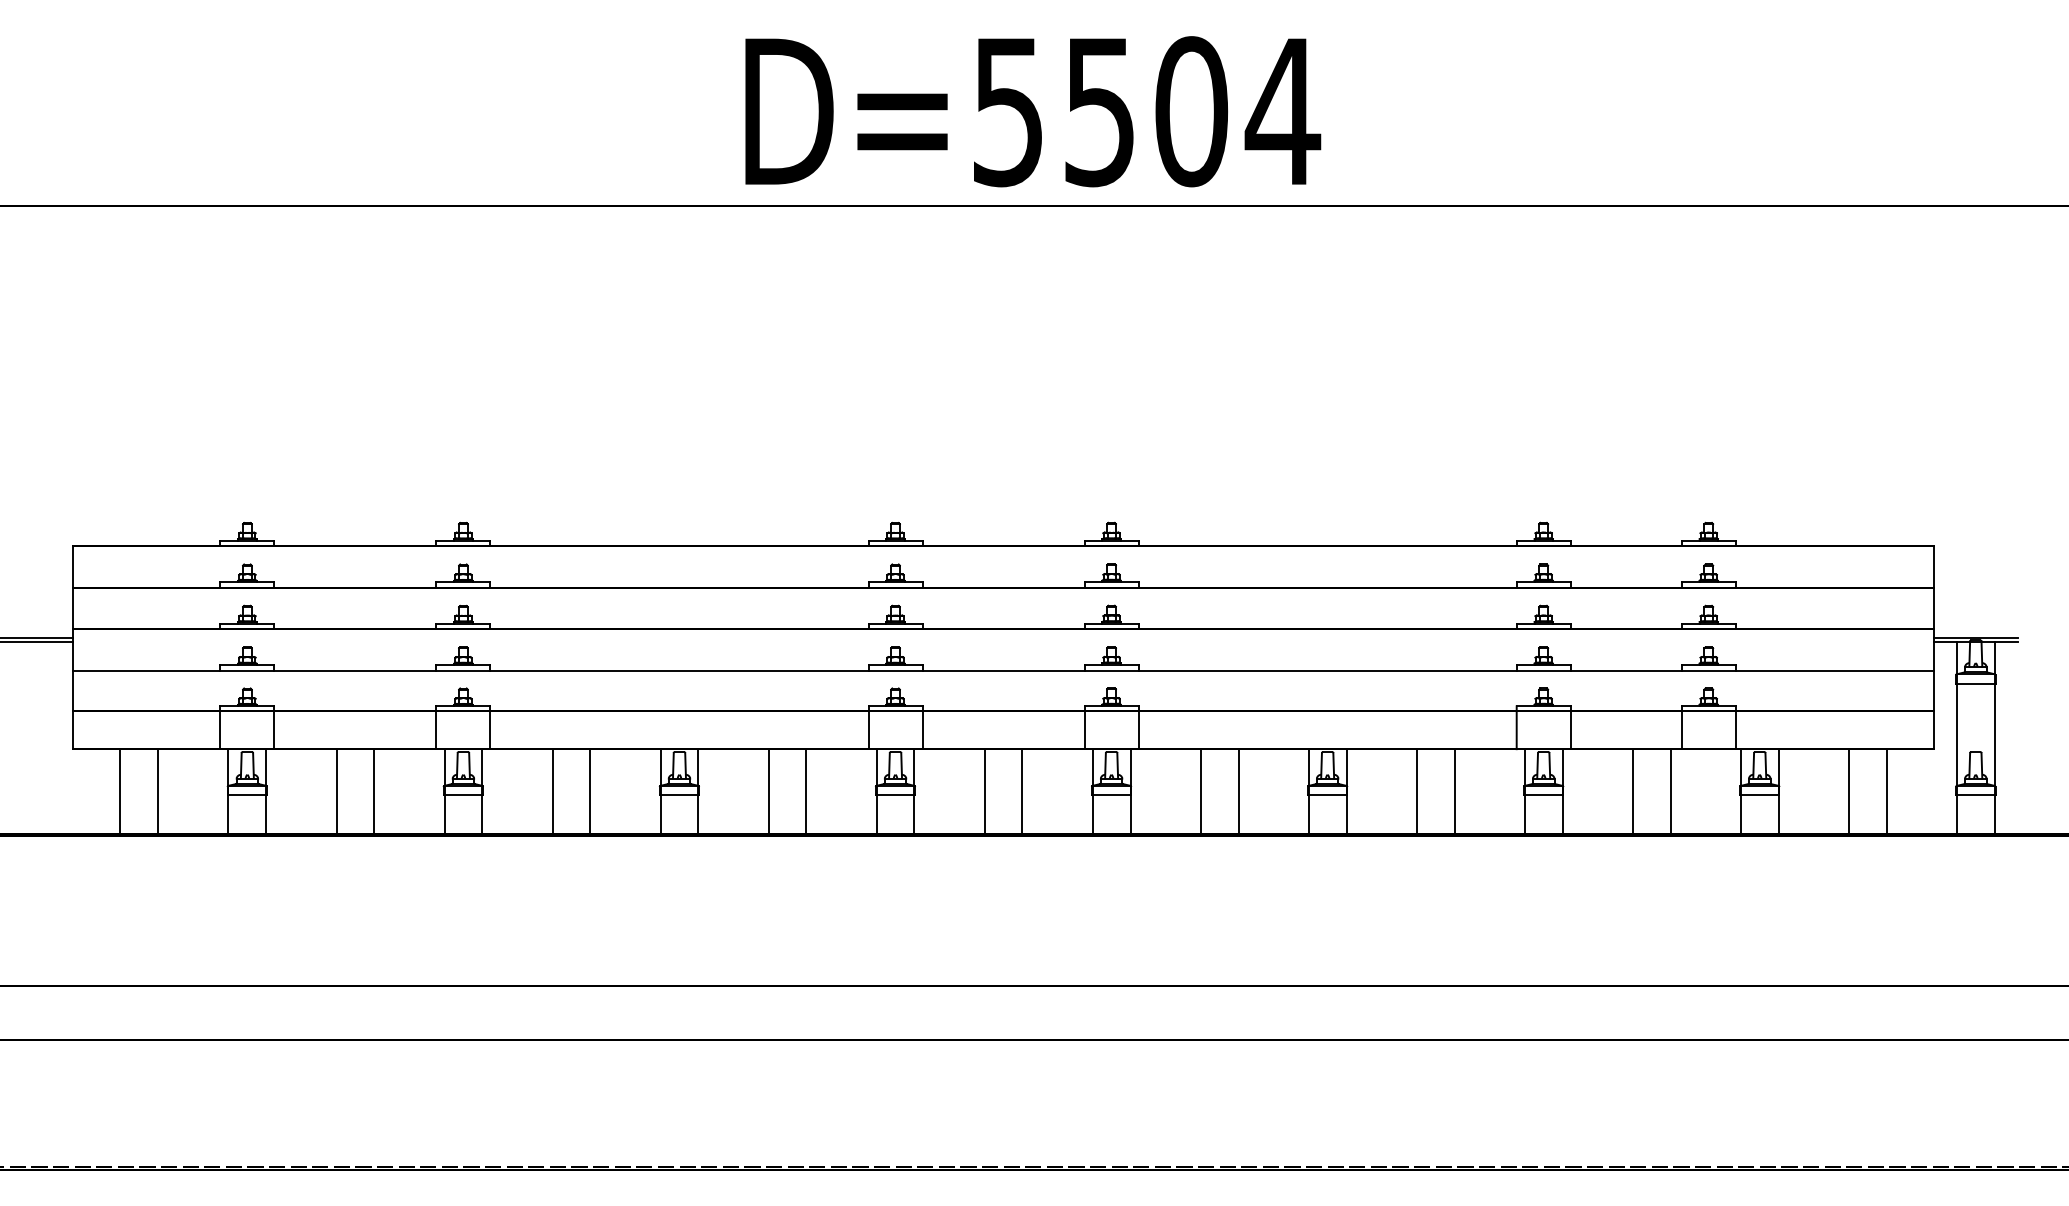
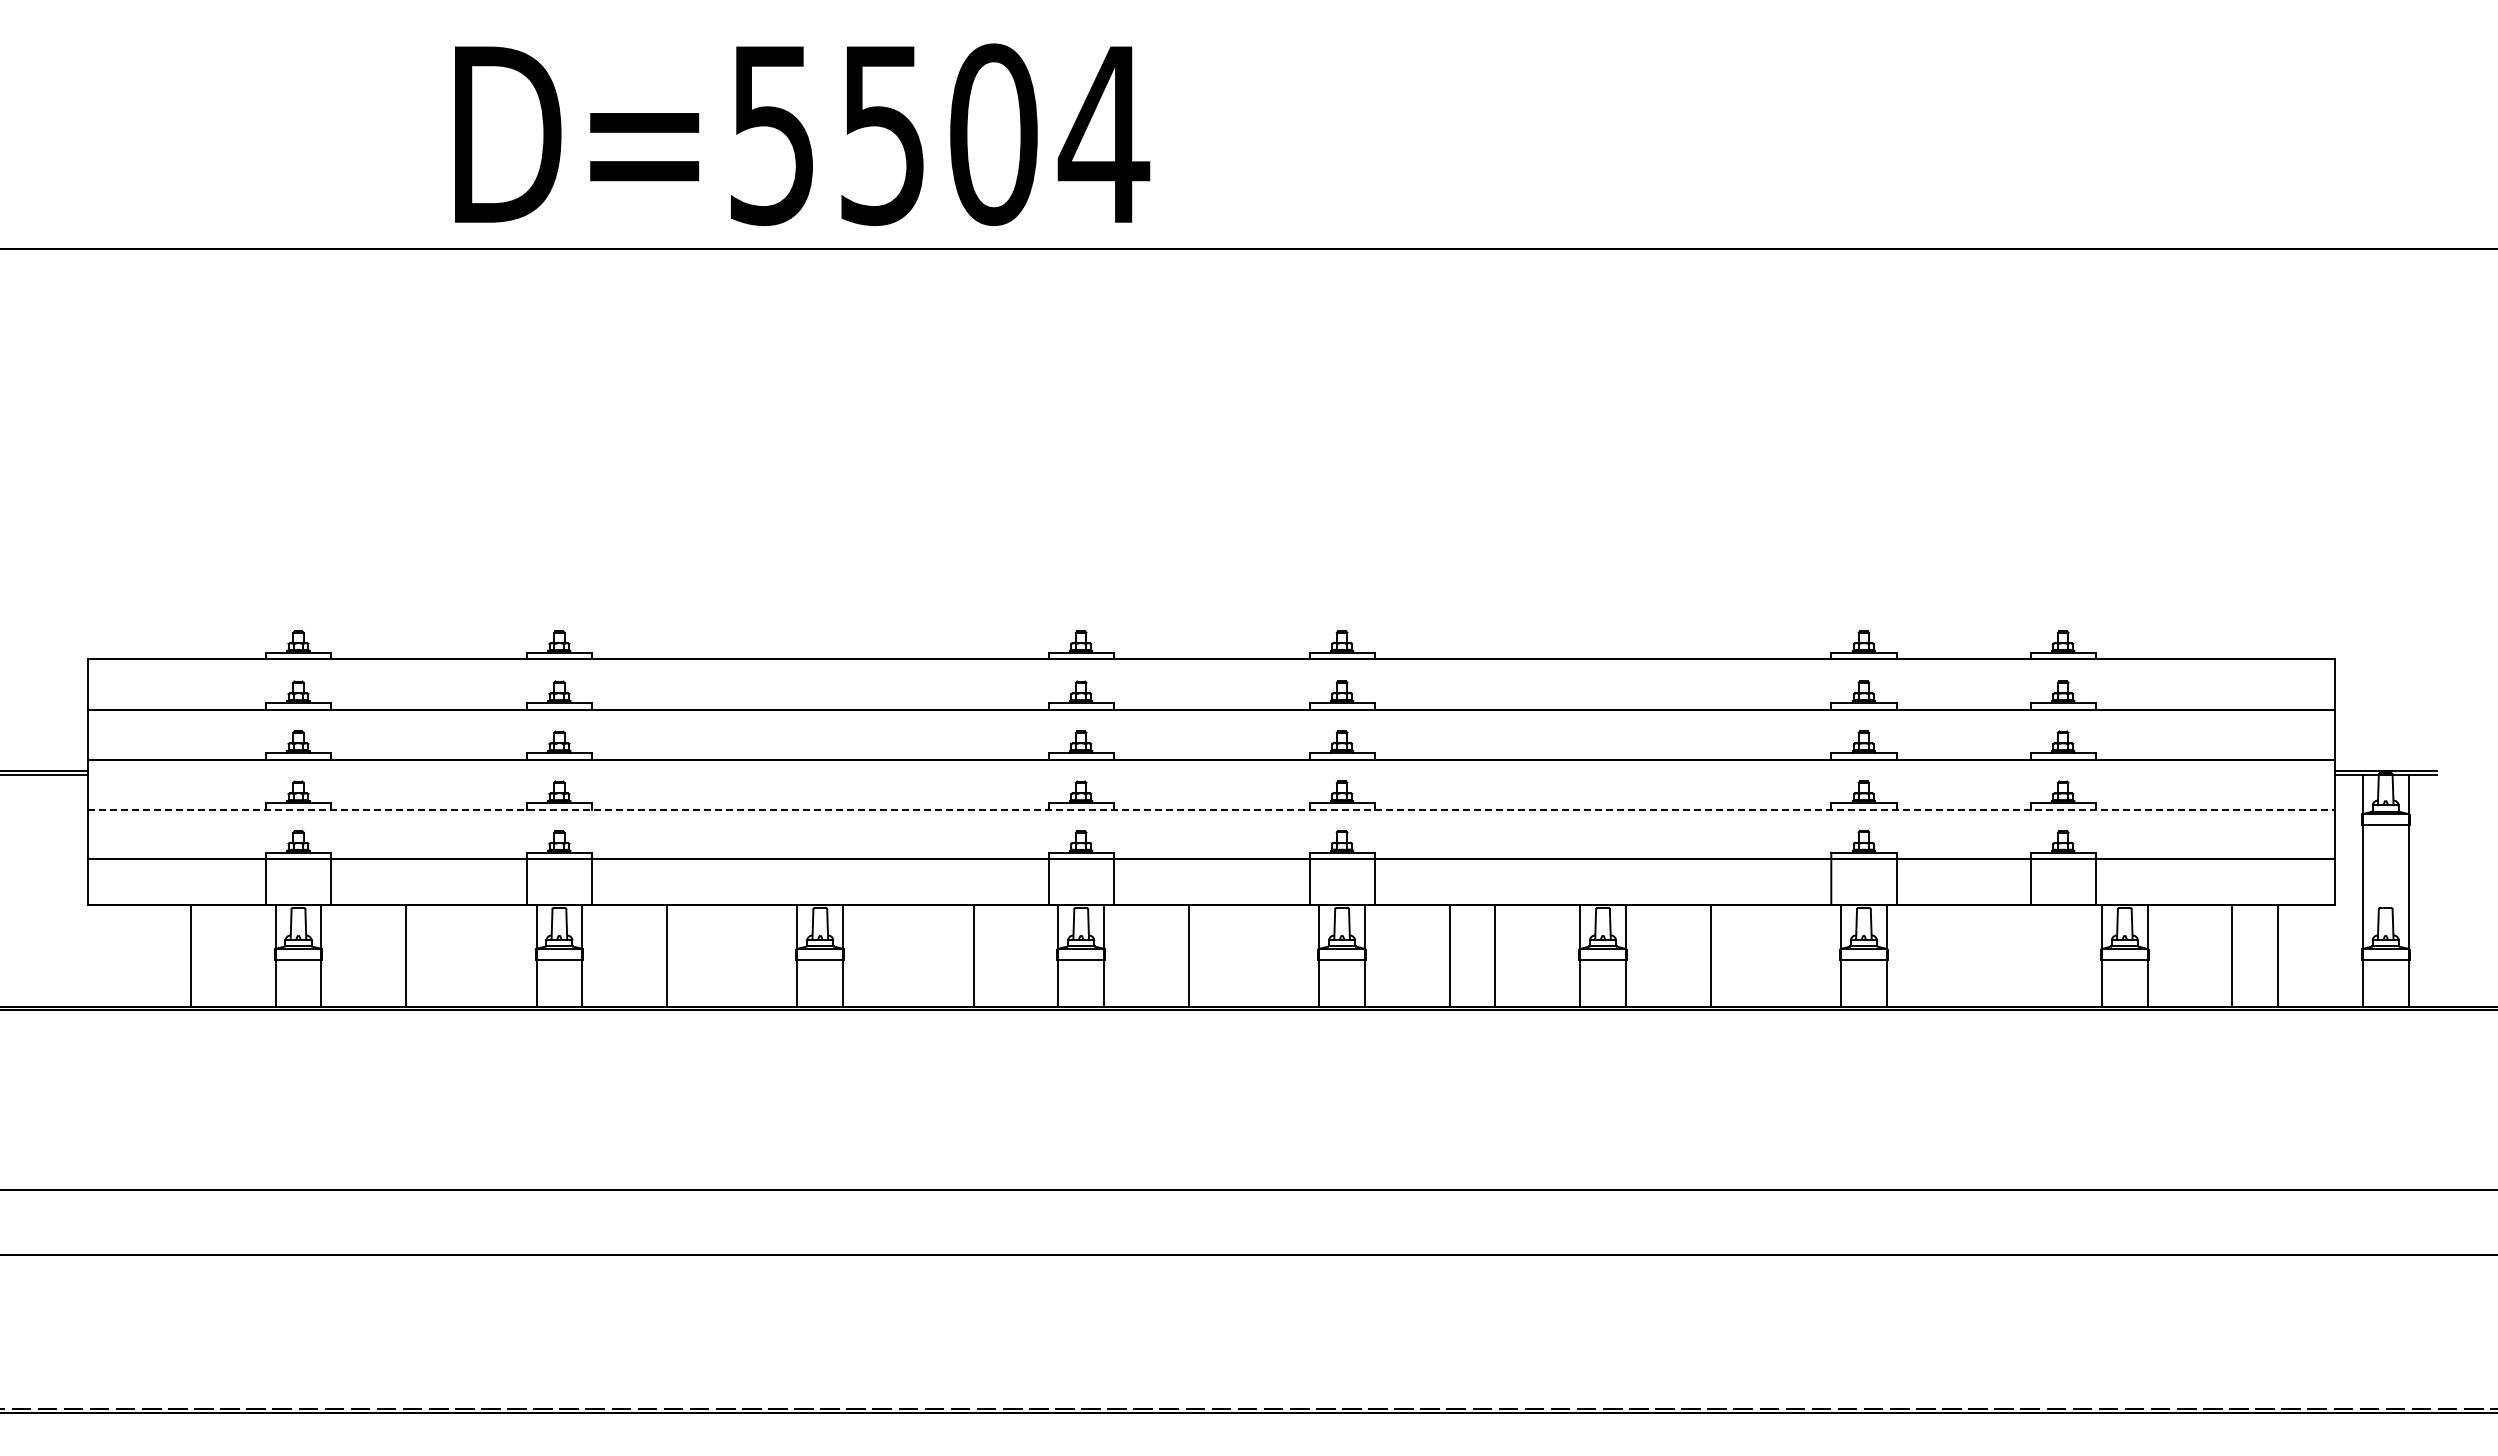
text: (1033, 111) -> (802, 134), moved
line: (1004, 670) -> (1212, 809), solid -> dashed
line: (120, 791) -> (145, 955), removed
line: (374, 791) -> (451, 955), removed
line: (590, 791) -> (712, 955), removed
line: (768, 791) -> (927, 955), removed
line: (1022, 791) -> (1234, 955), removed
line: (1454, 791) -> (1756, 955), removed
line: (1632, 791) -> (1971, 955), removed
line: (1670, 791) -> (2017, 955), removed

